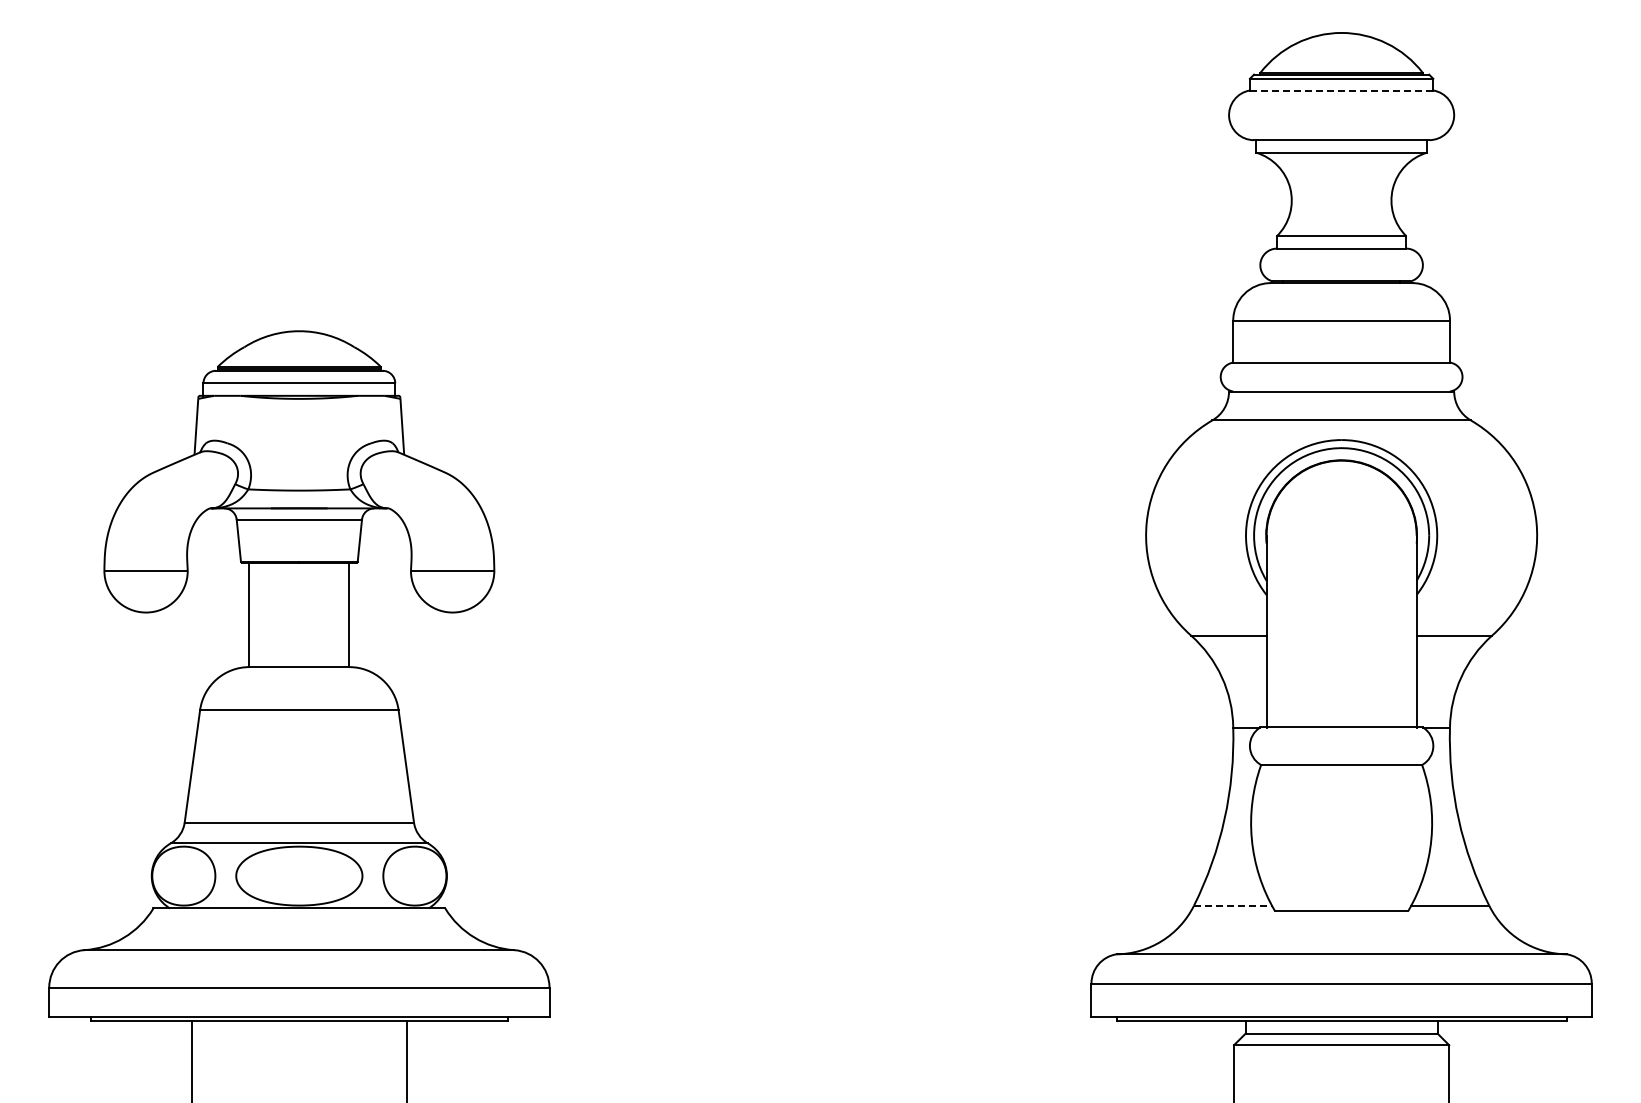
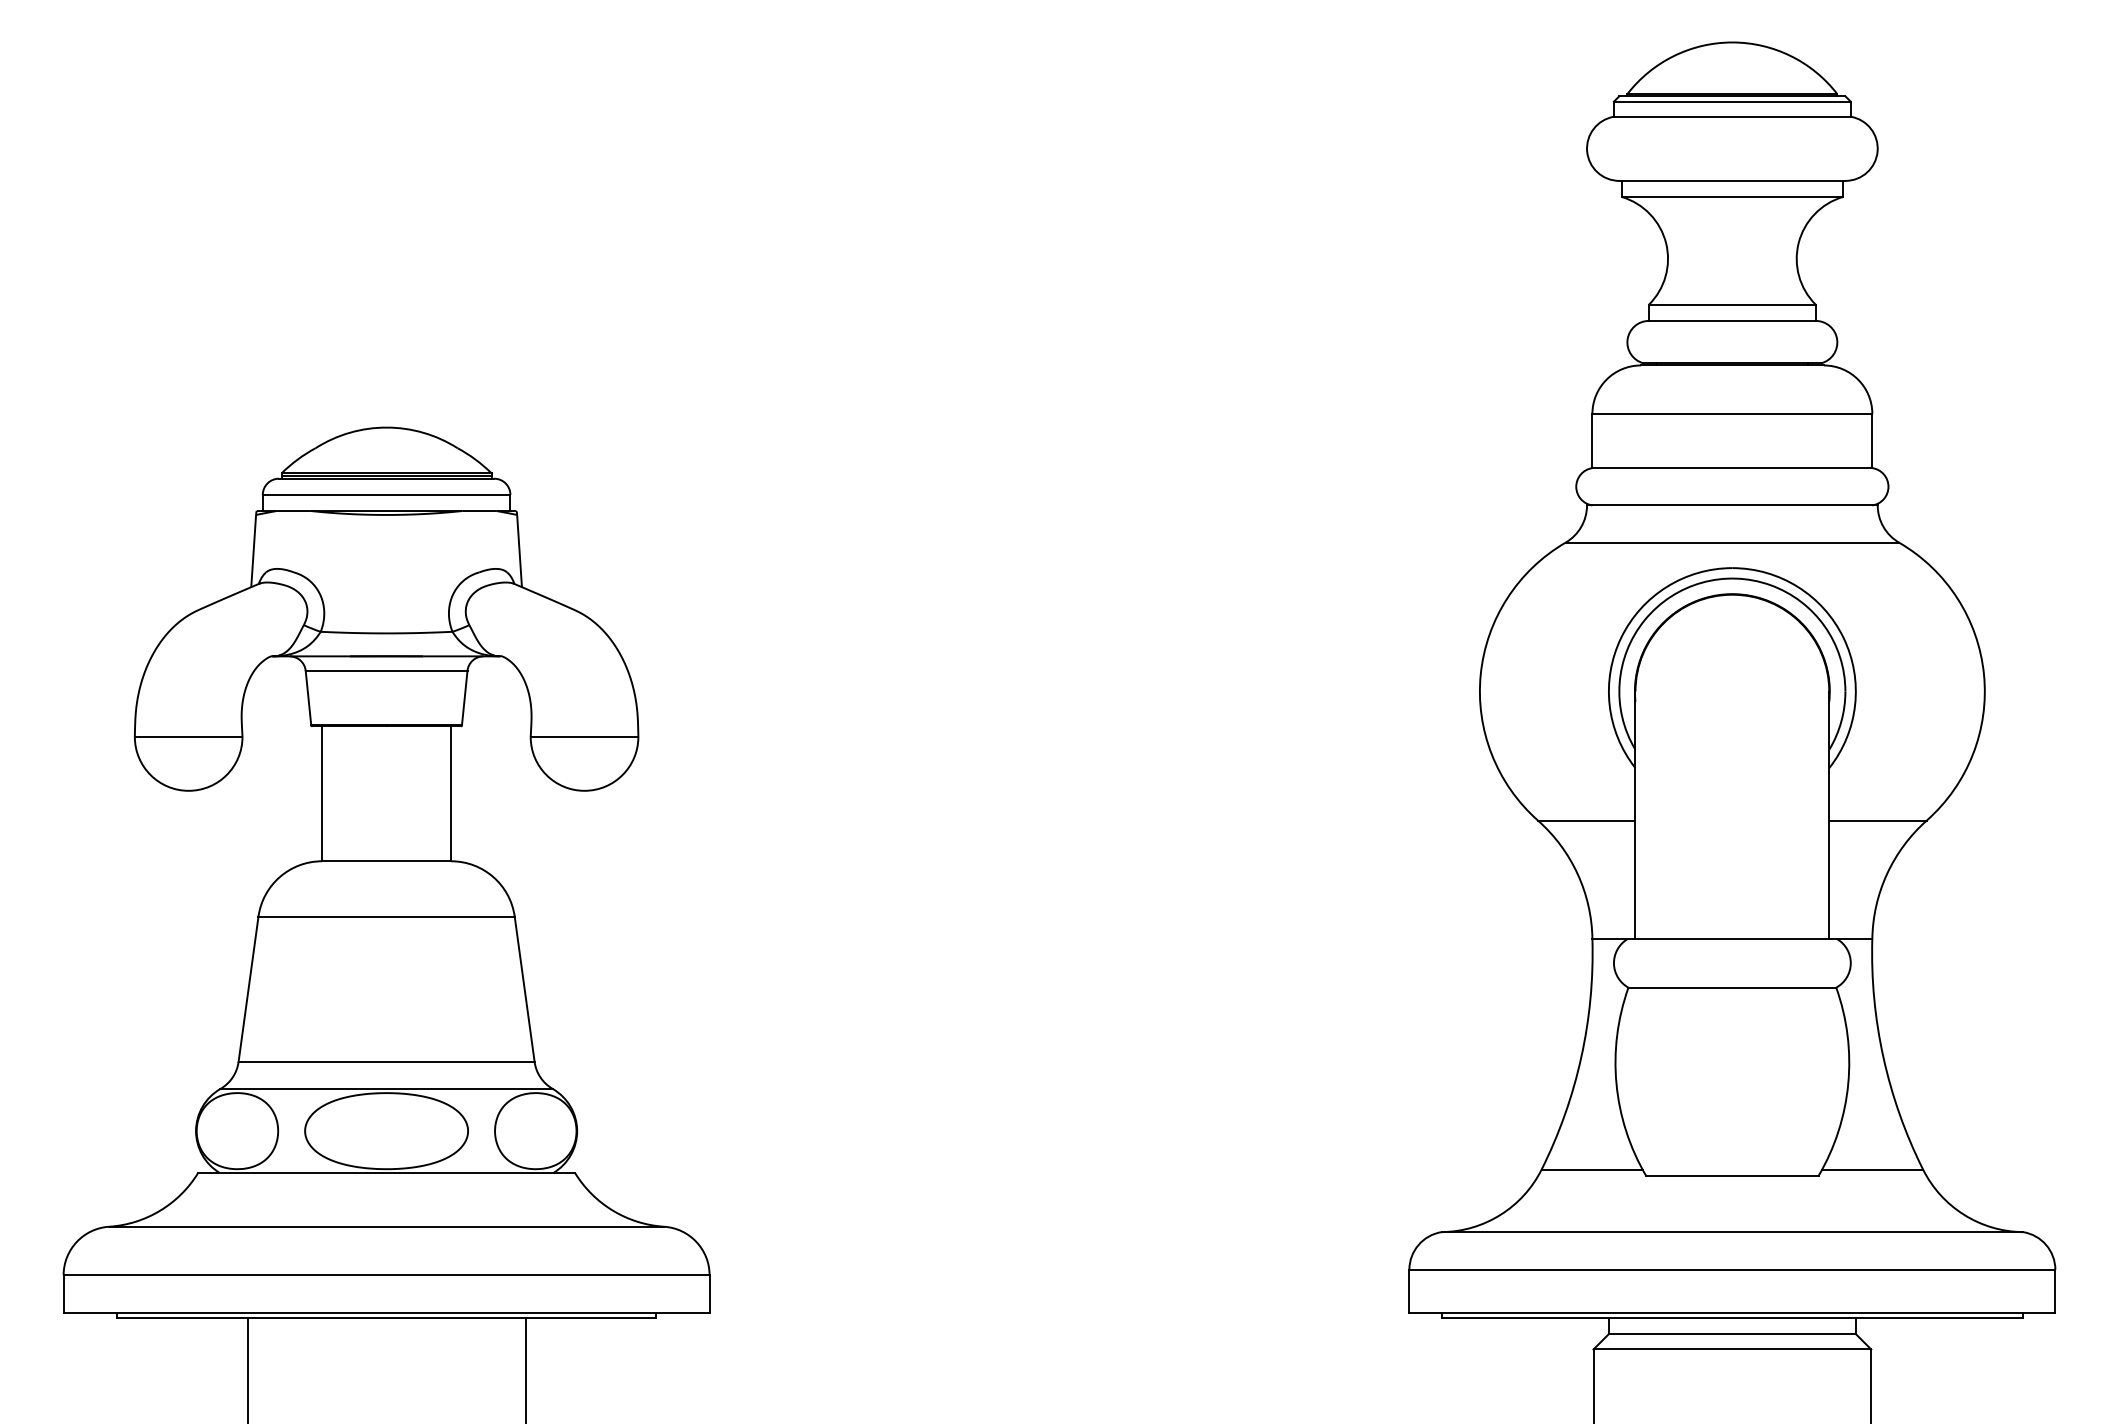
line: (1341, 90) -> (1732, 116), dashed -> solid
line: (1233, 905) -> (1592, 1169), dashed -> solid

